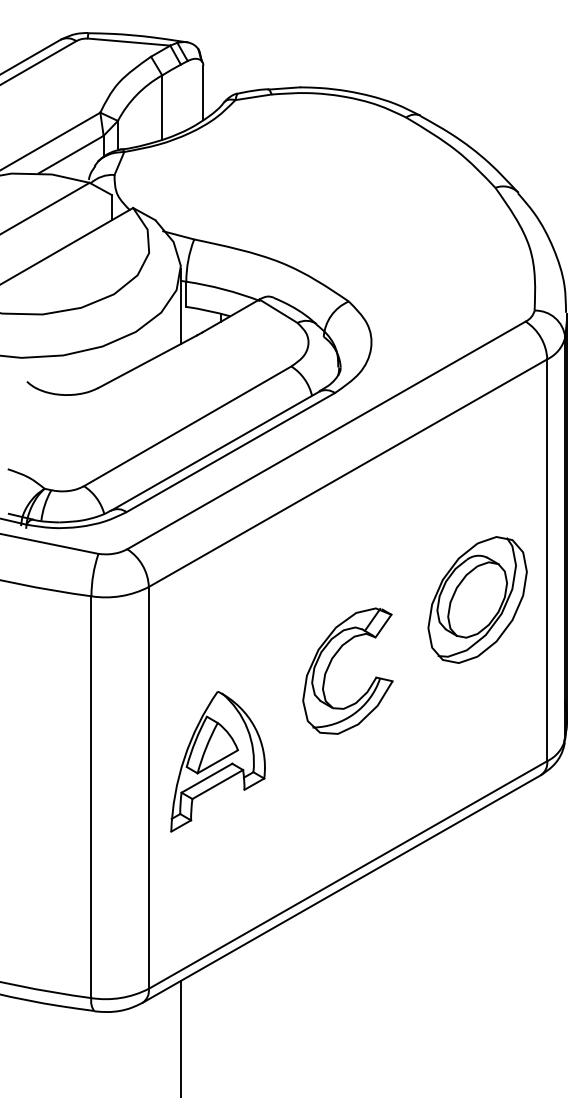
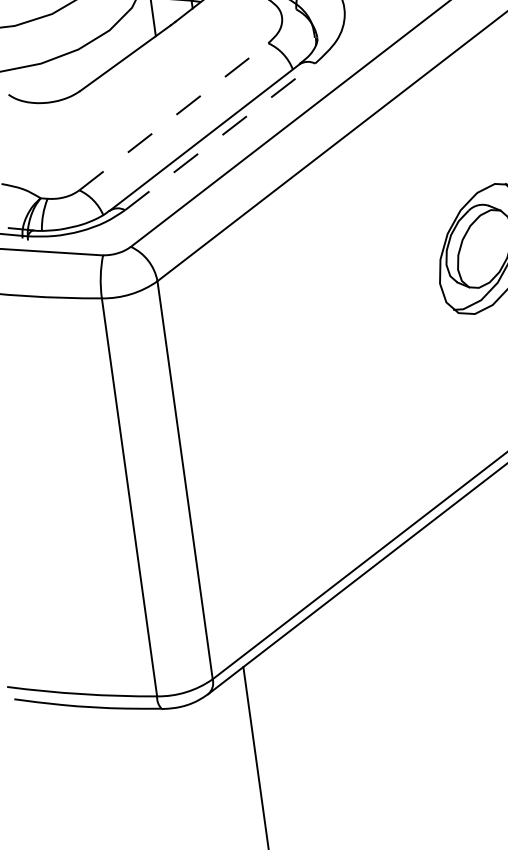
line: (187, 426) -> (173, 116), solid -> dashed
line: (231, 452) -> (220, 136), solid -> dashed
part: (331, 662) -> (348, 330), removed
part: (217, 761) -> (249, 444), removed

